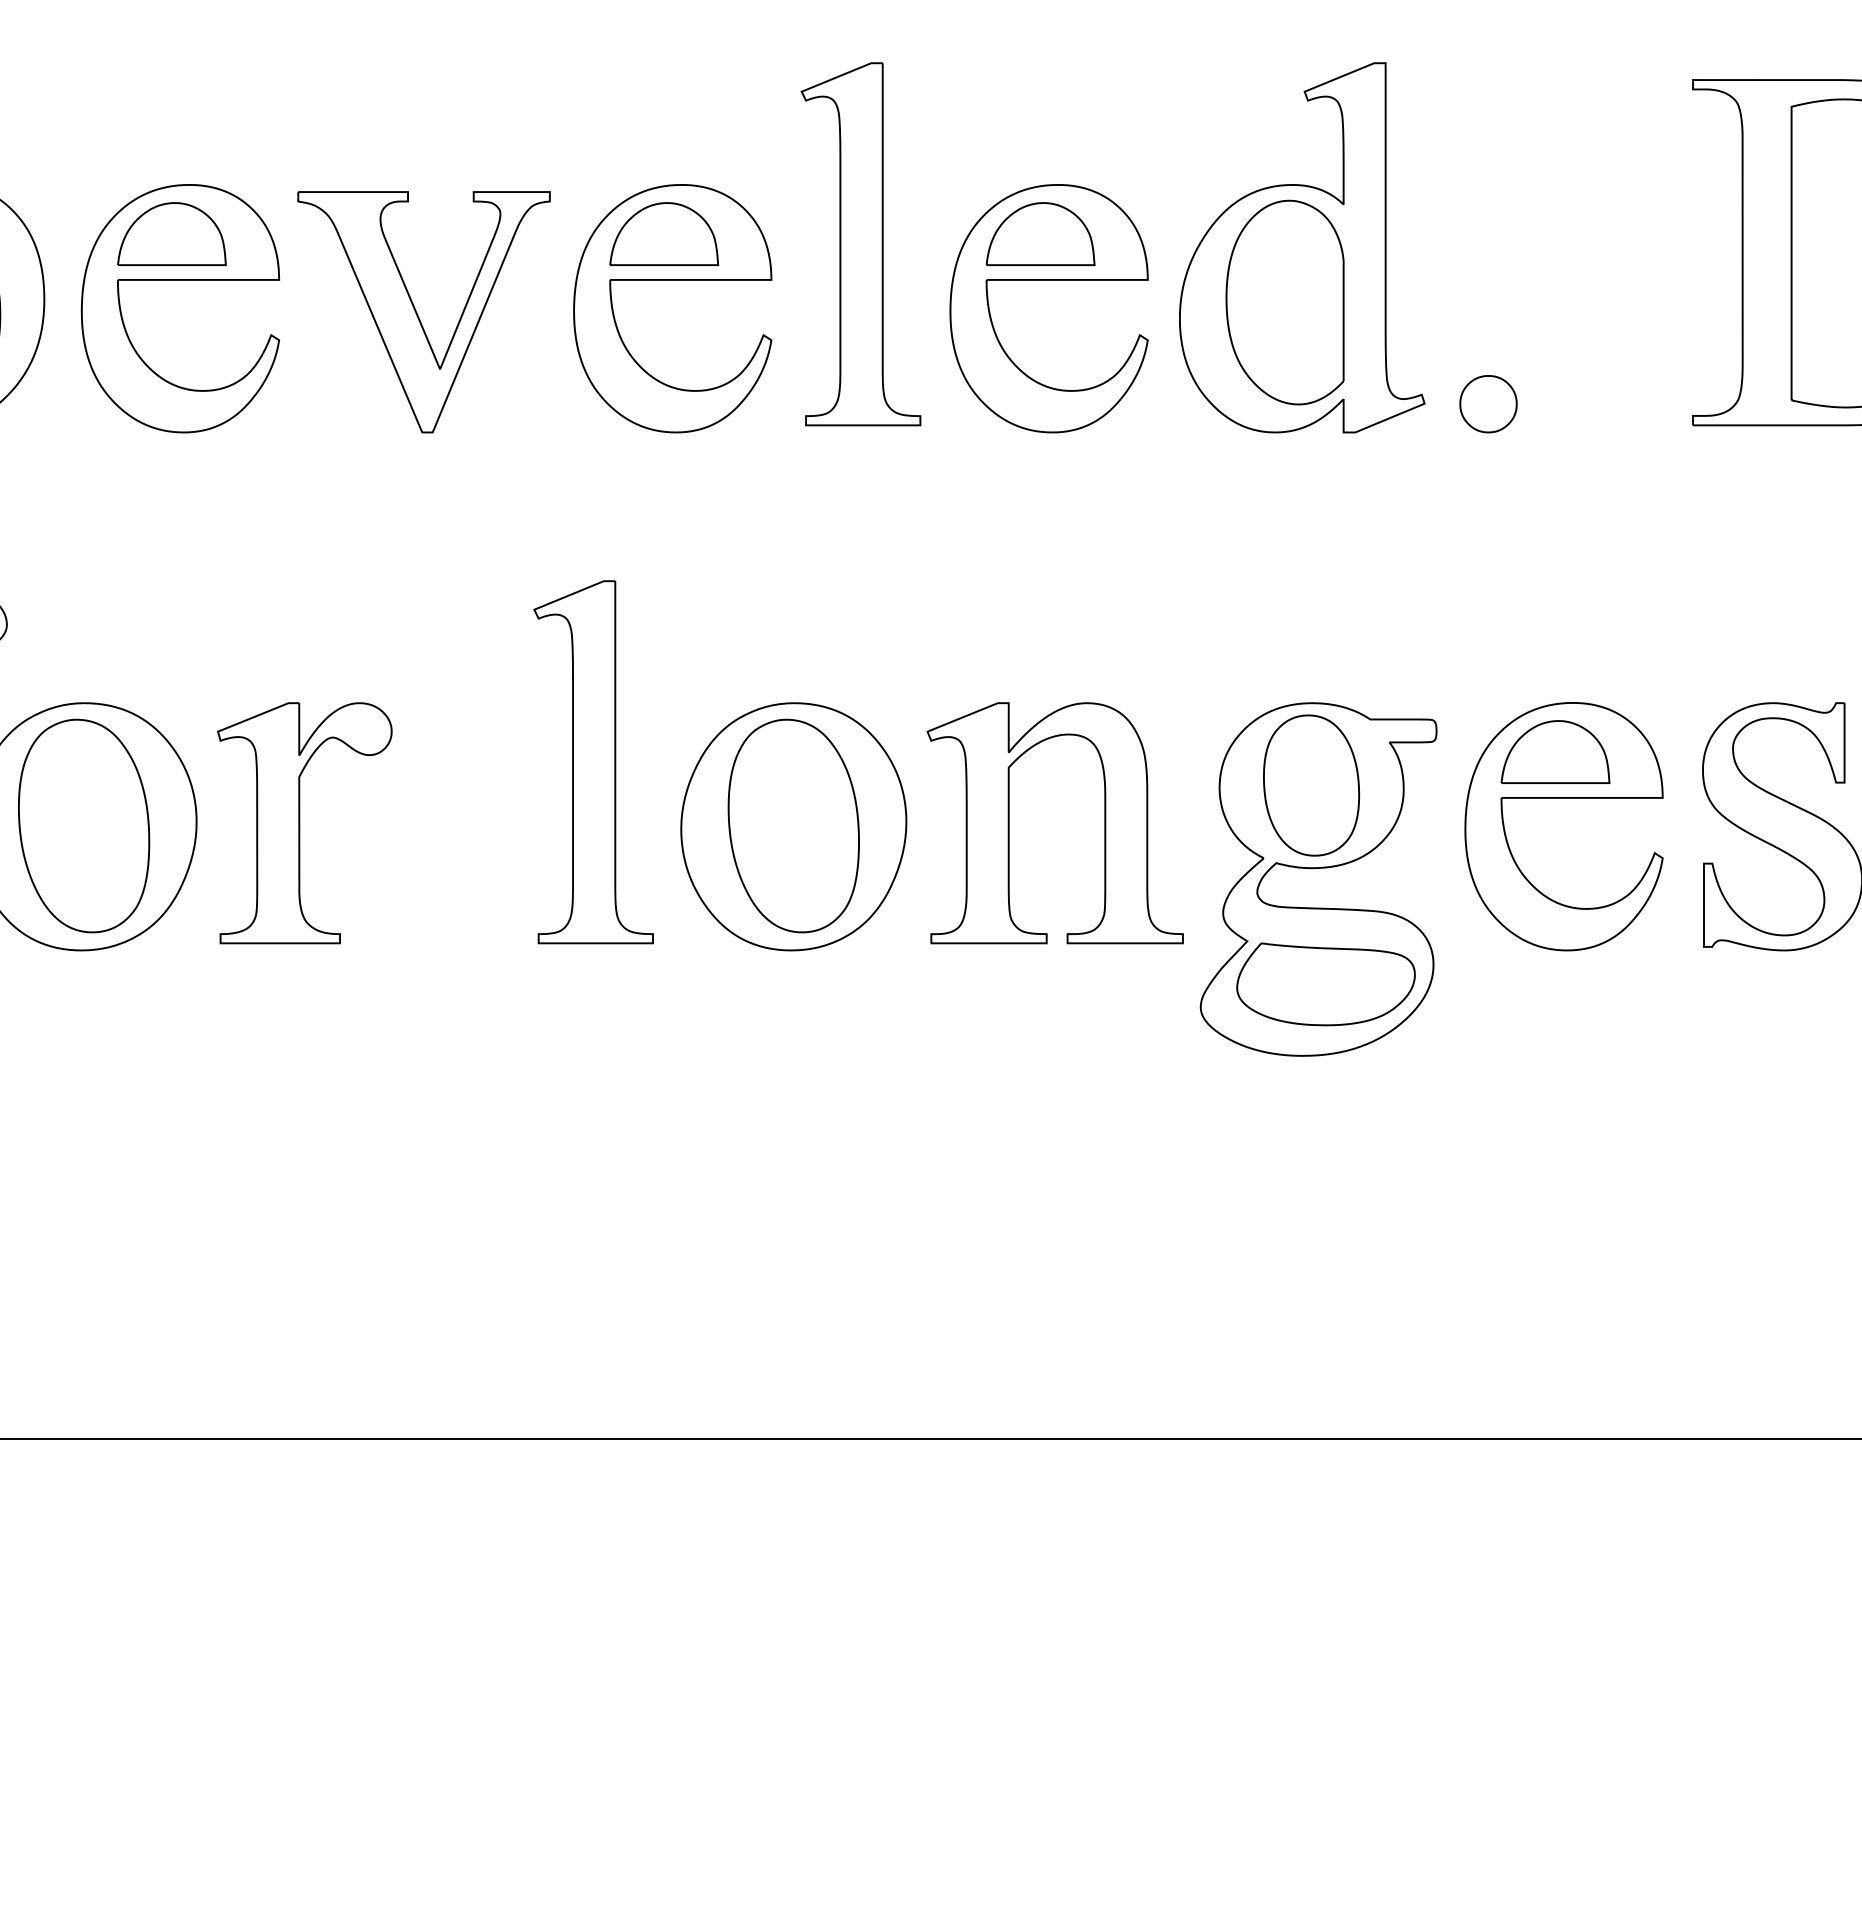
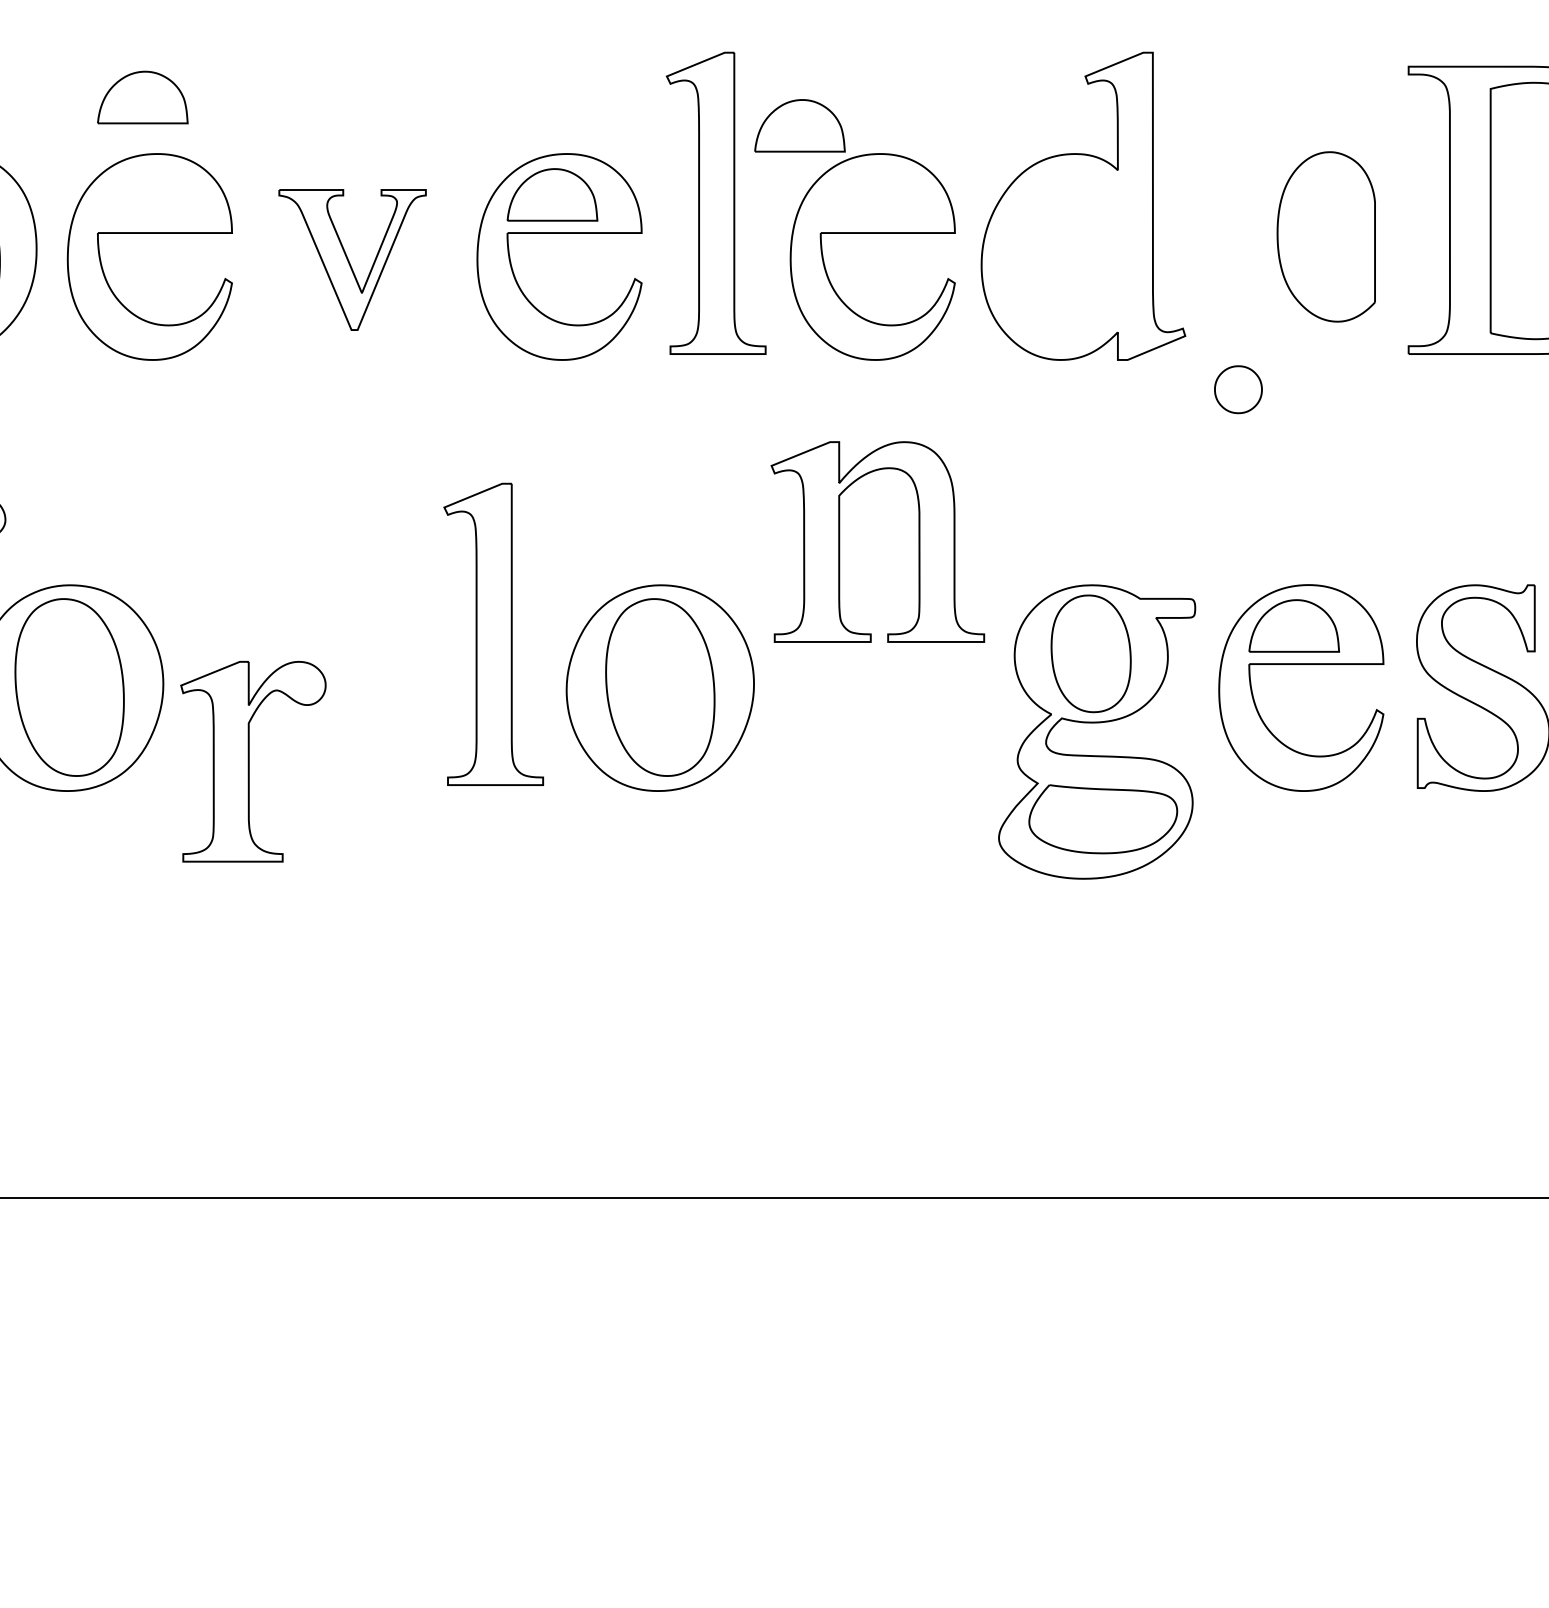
part: (171, 233) -> (142, 97), moved
part: (1040, 233) -> (799, 125), moved
part: (1284, 302) -> (1325, 236), moved
part: (423, 312) -> (352, 260), size x0.7
part: (1488, 404) -> (1238, 389), moved
part: (304, 823) -> (253, 761), moved
part: (1009, 823) -> (839, 542), moved

